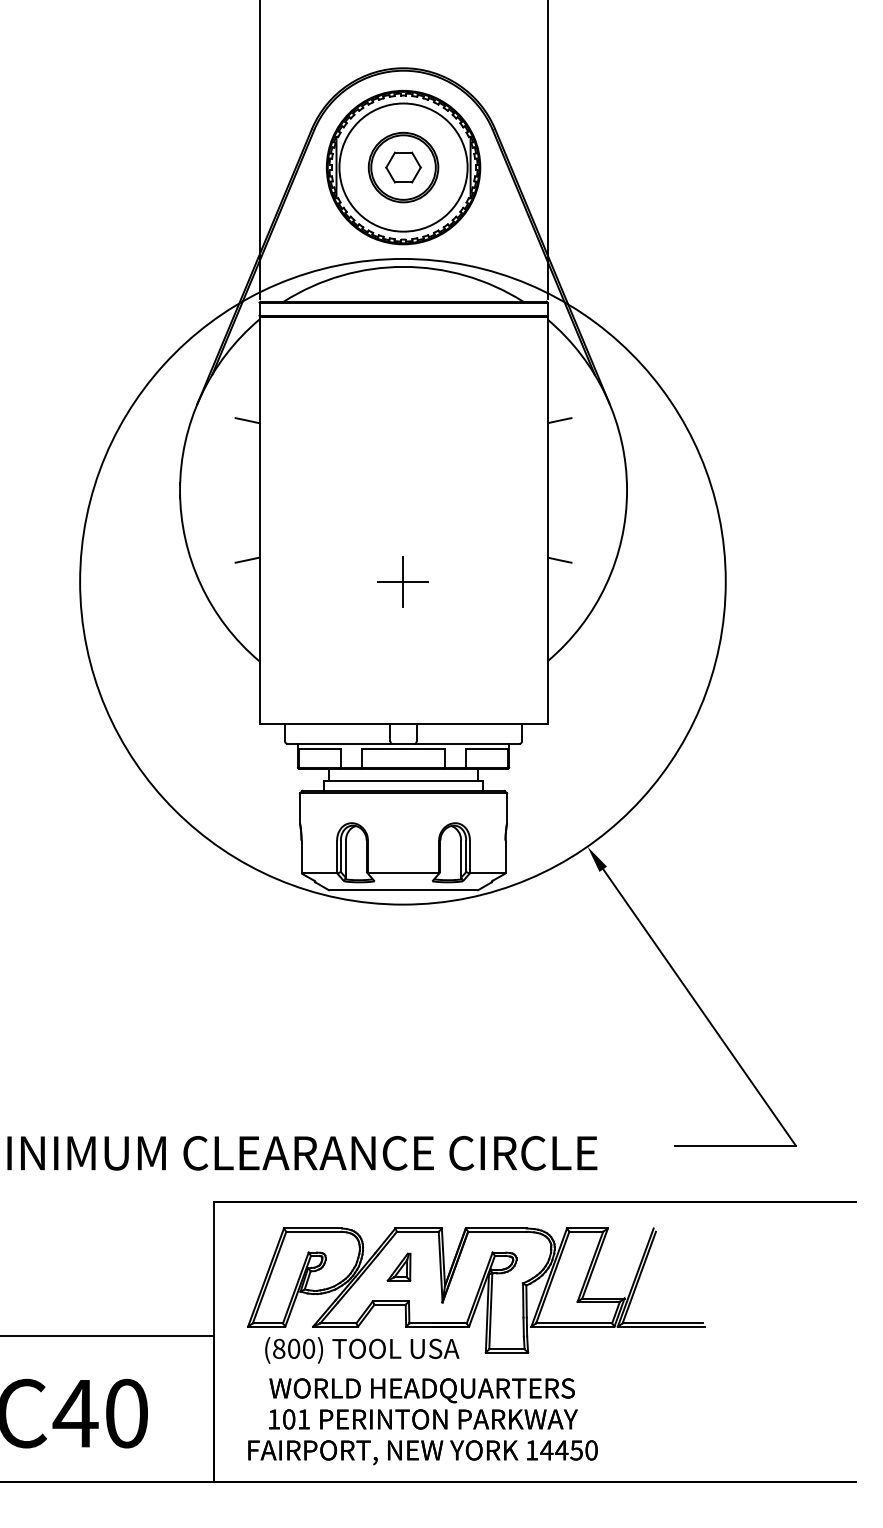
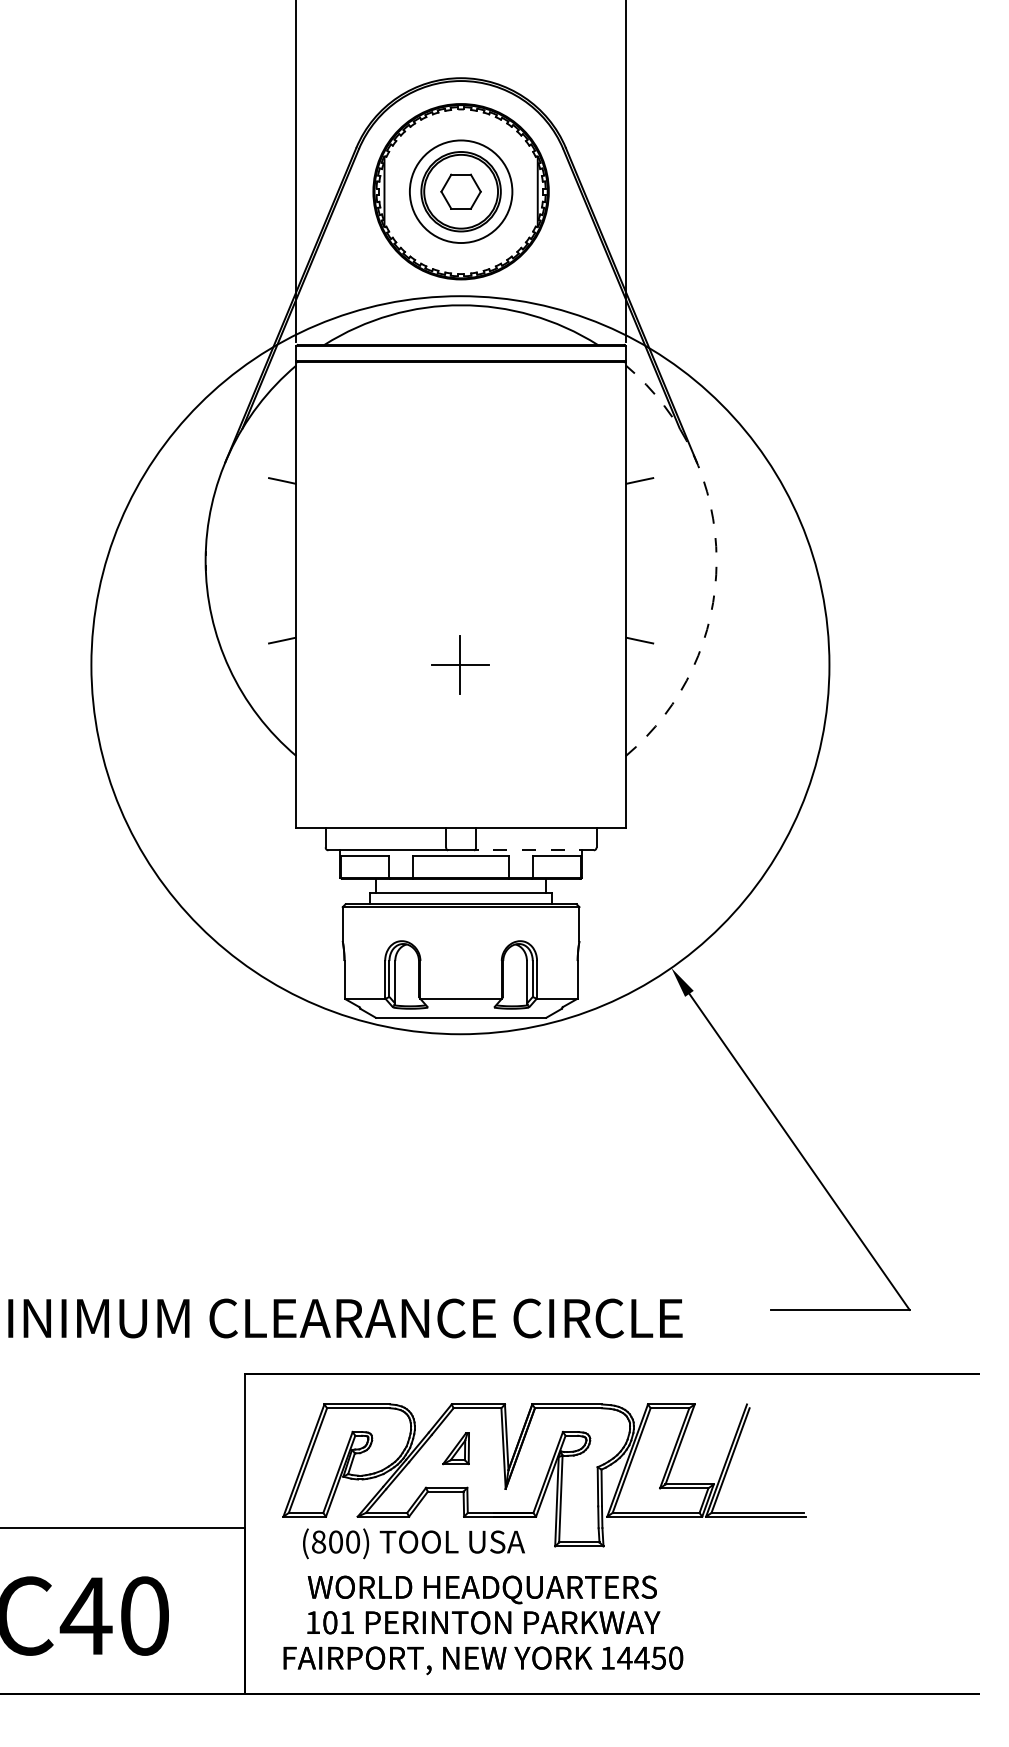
circle: (403, 167) -> (461, 191), size x0.7
arc: (627, 490) -> (717, 560), solid -> dashed
line: (466, 743) -> (533, 850), solid -> dashed

